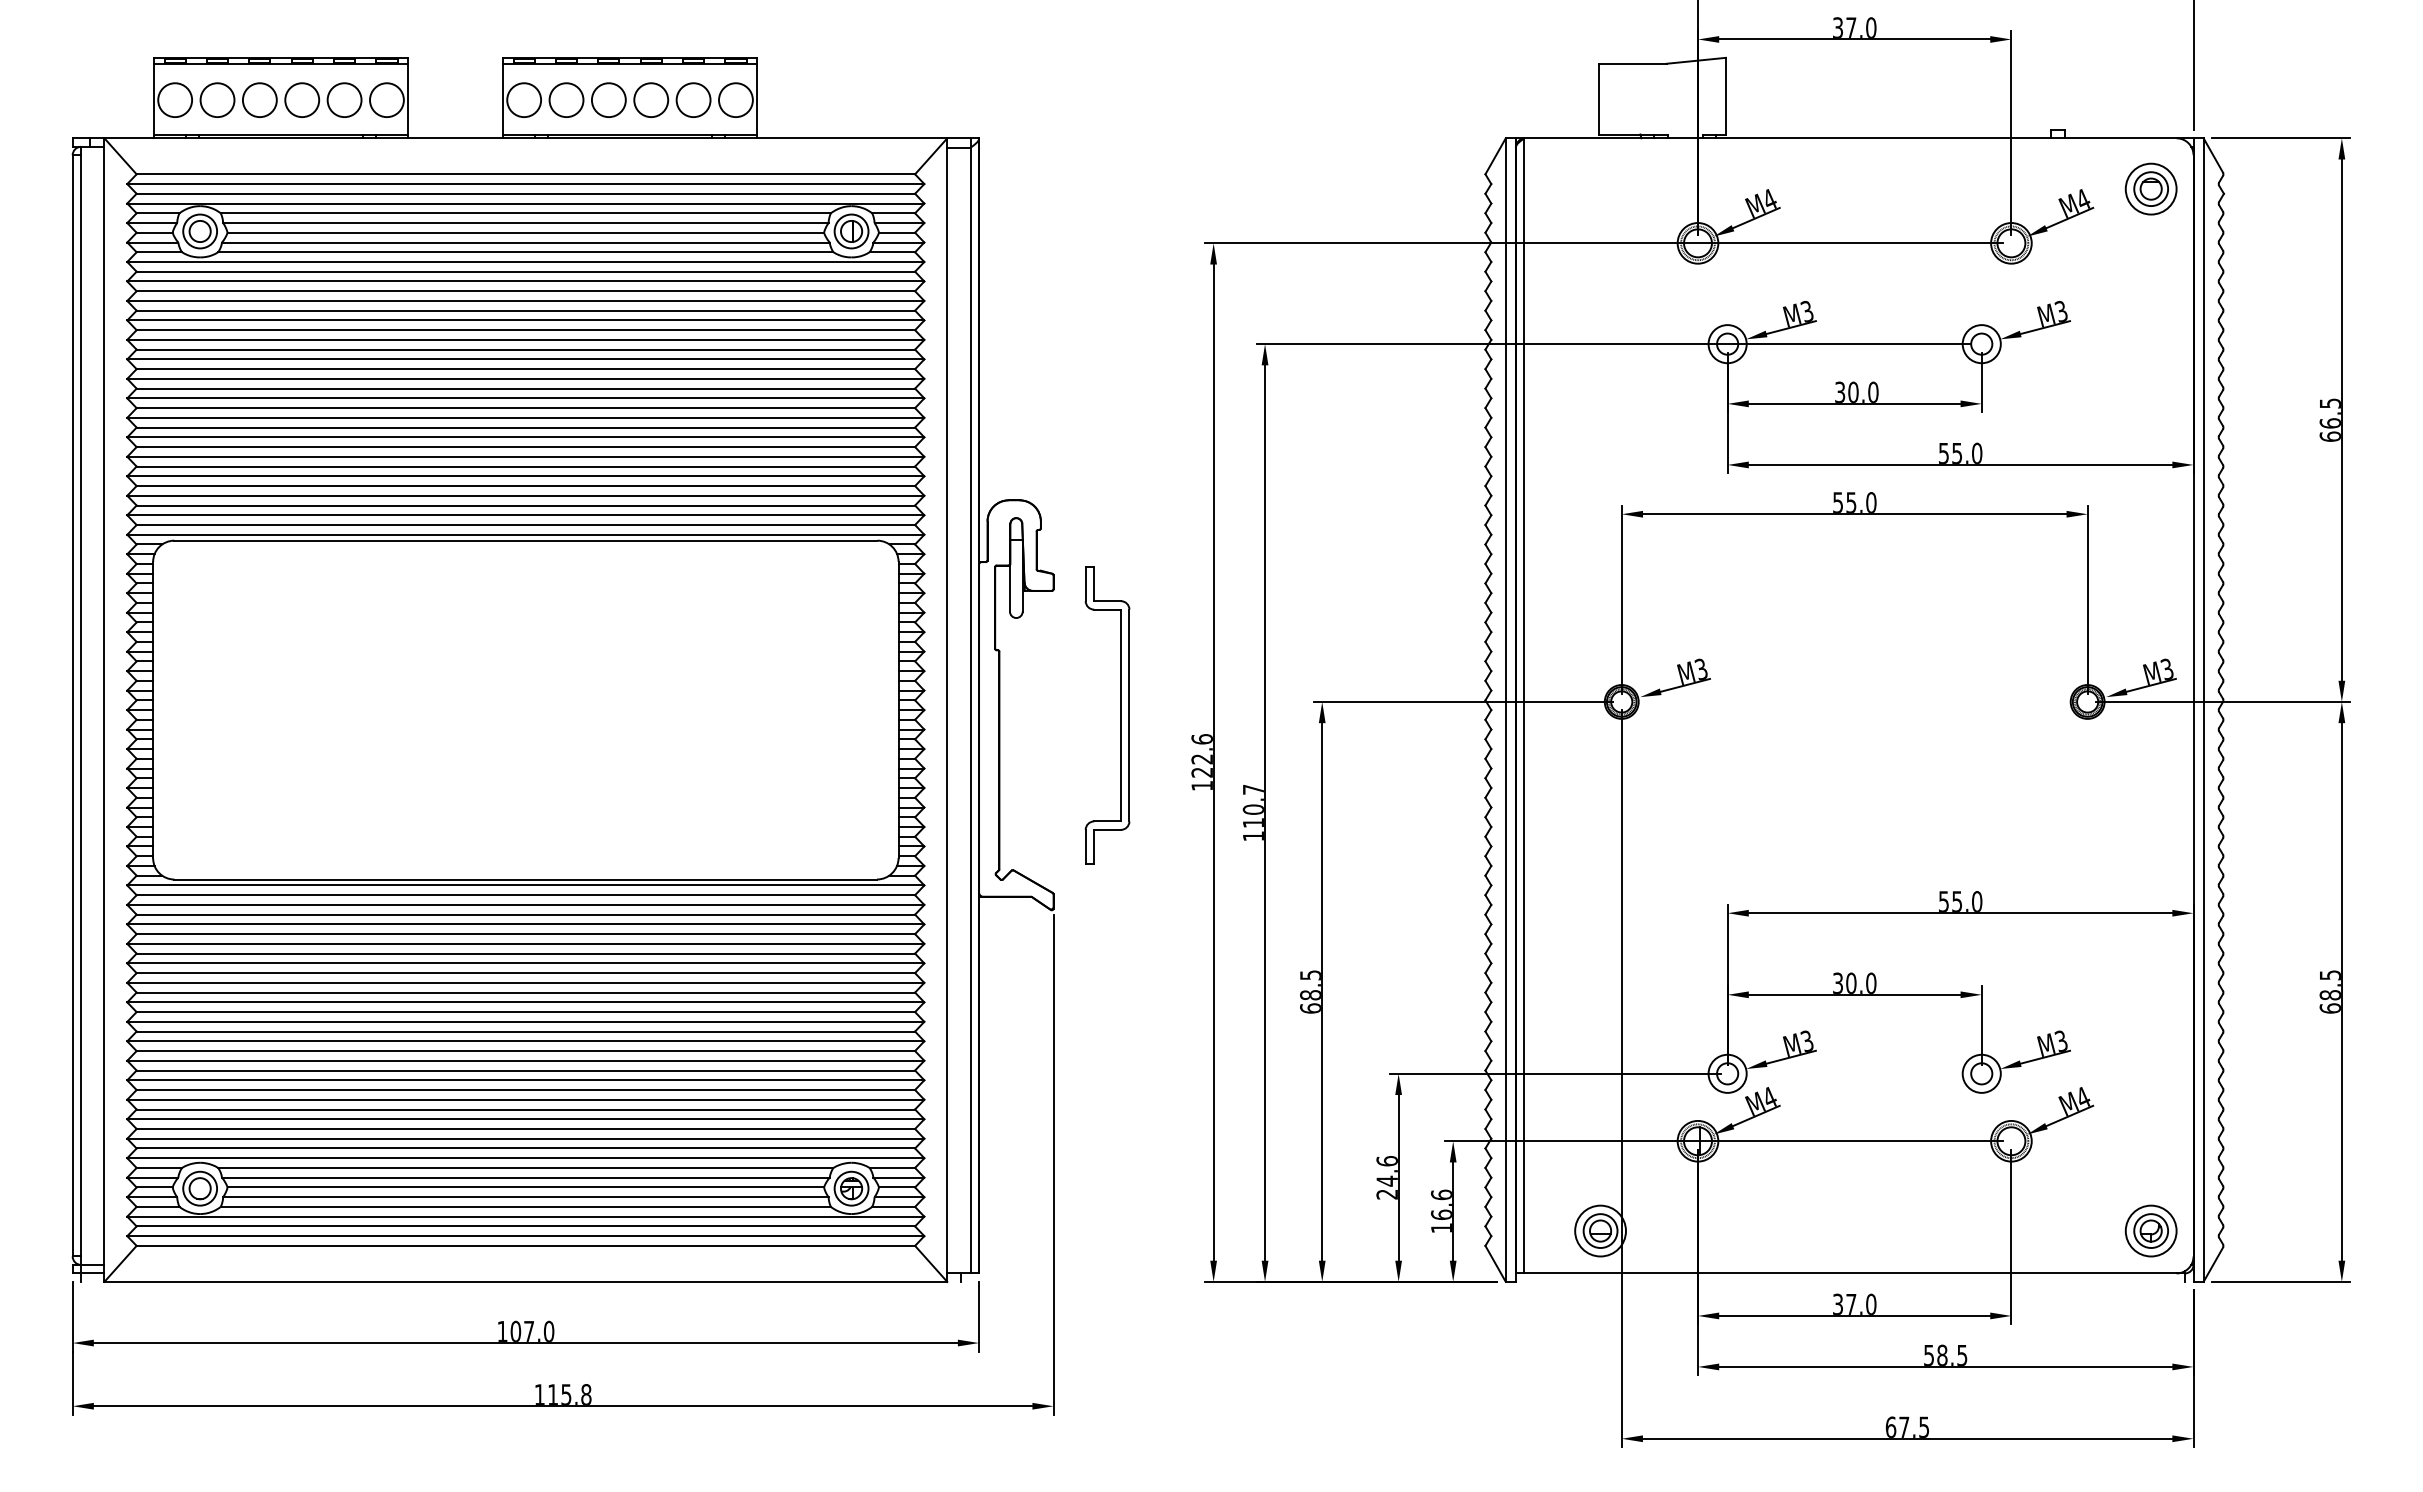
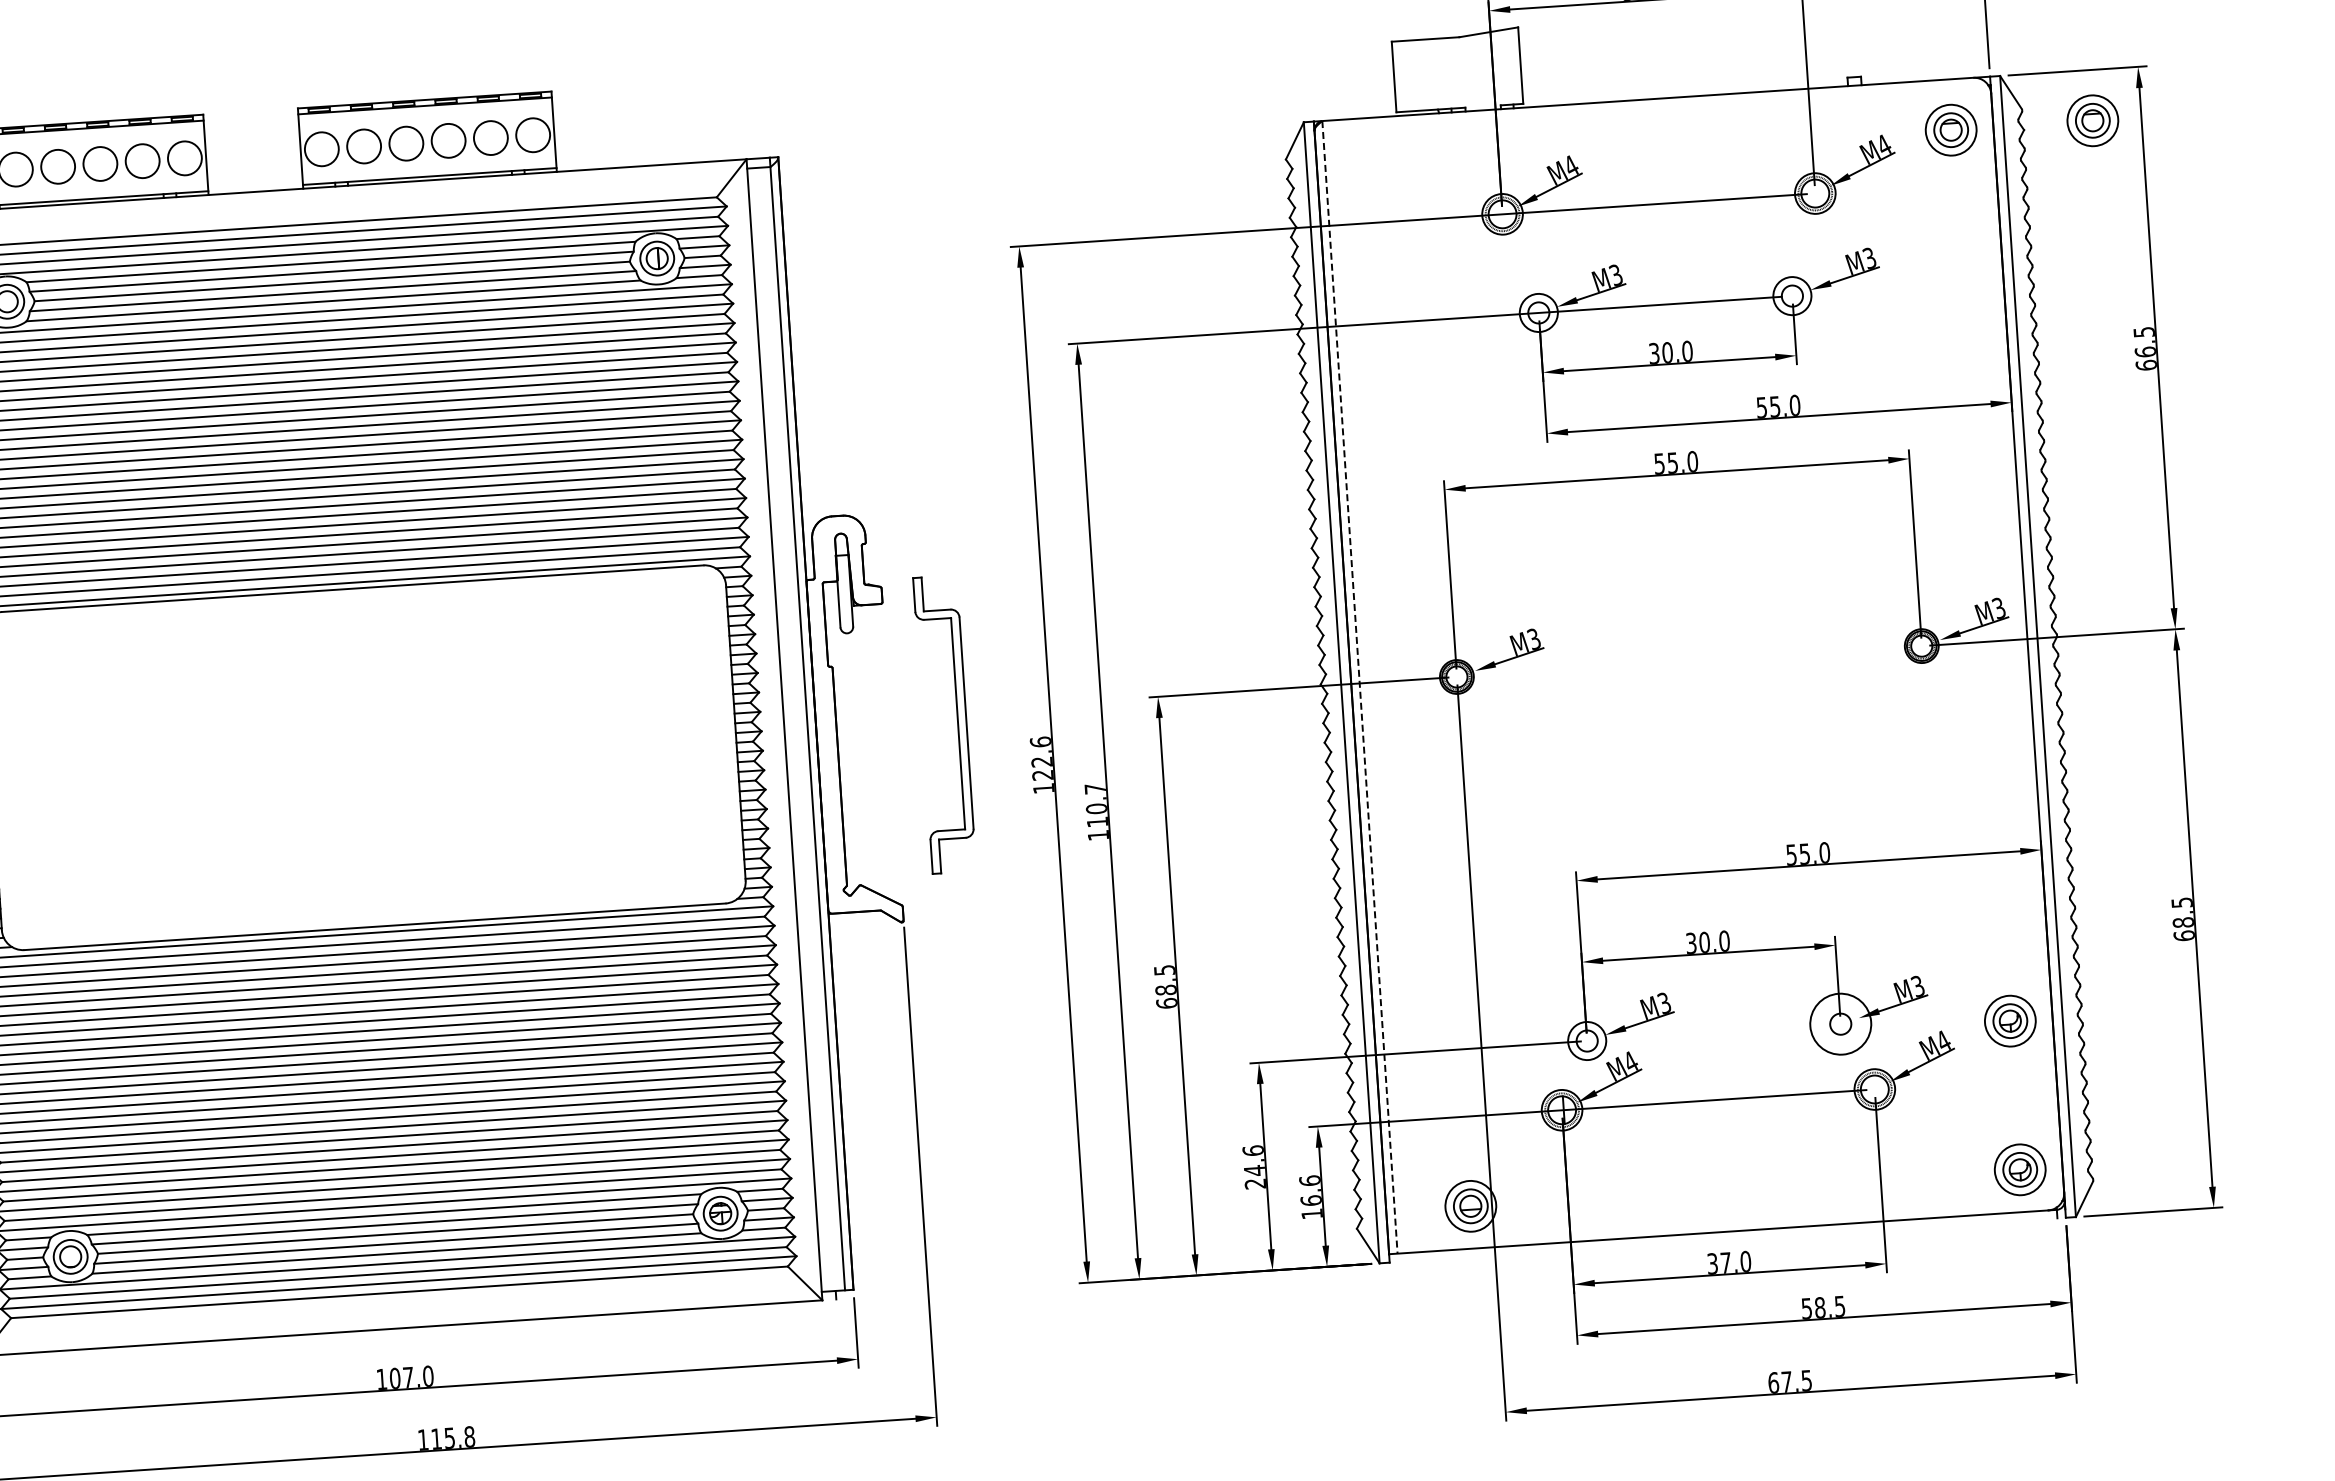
part: (2292, 188) -> (2092, 120), added
line: (1524, 705) -> (1360, 686), solid -> dashed
circle: (1981, 1073) -> (1840, 1023), size x1.6
part: (2150, 1081) -> (2009, 1020), added

